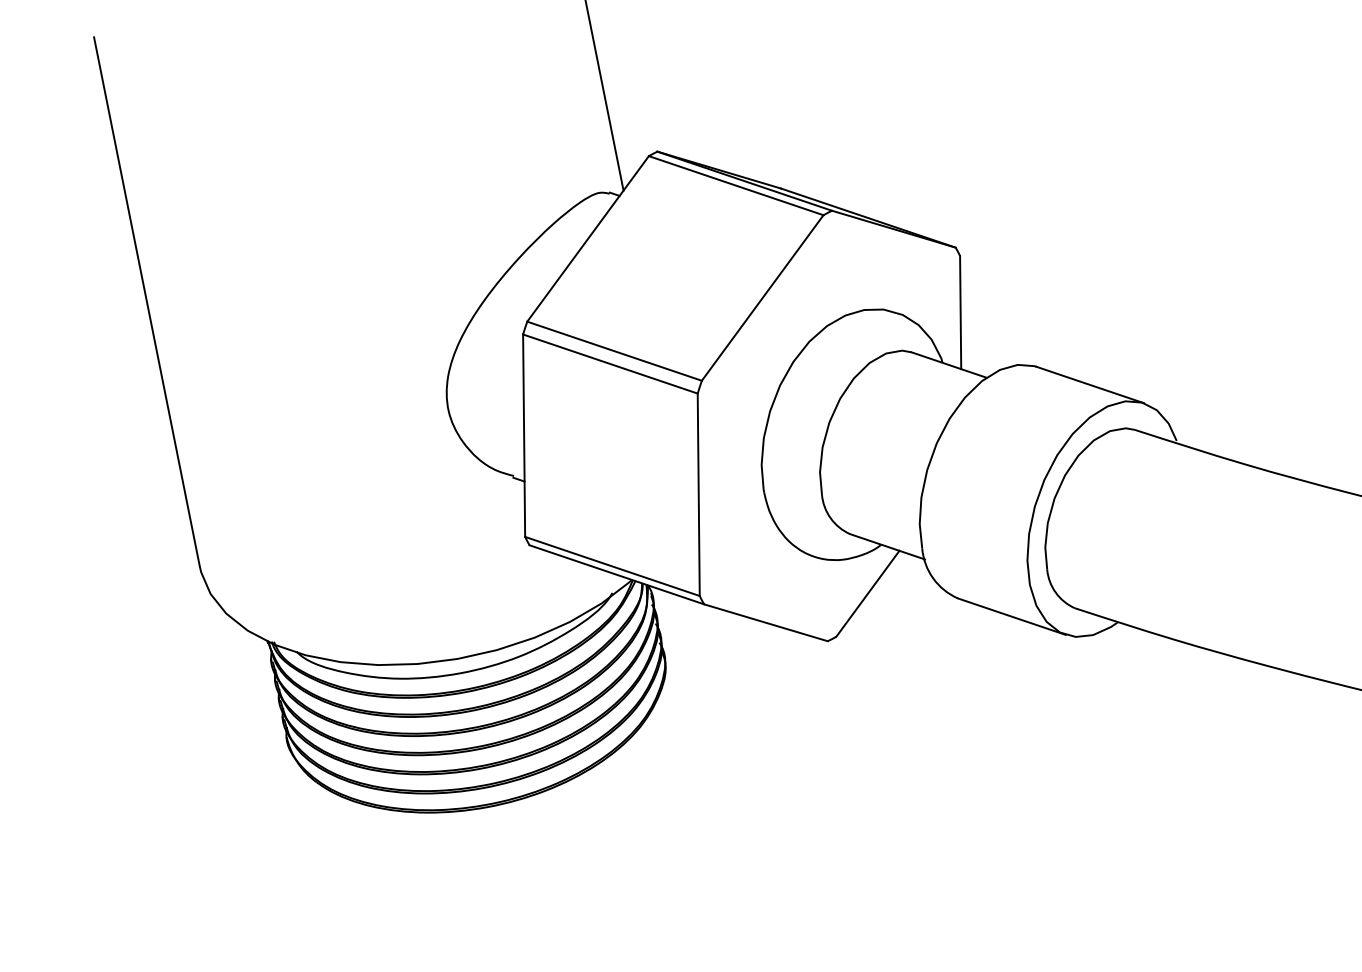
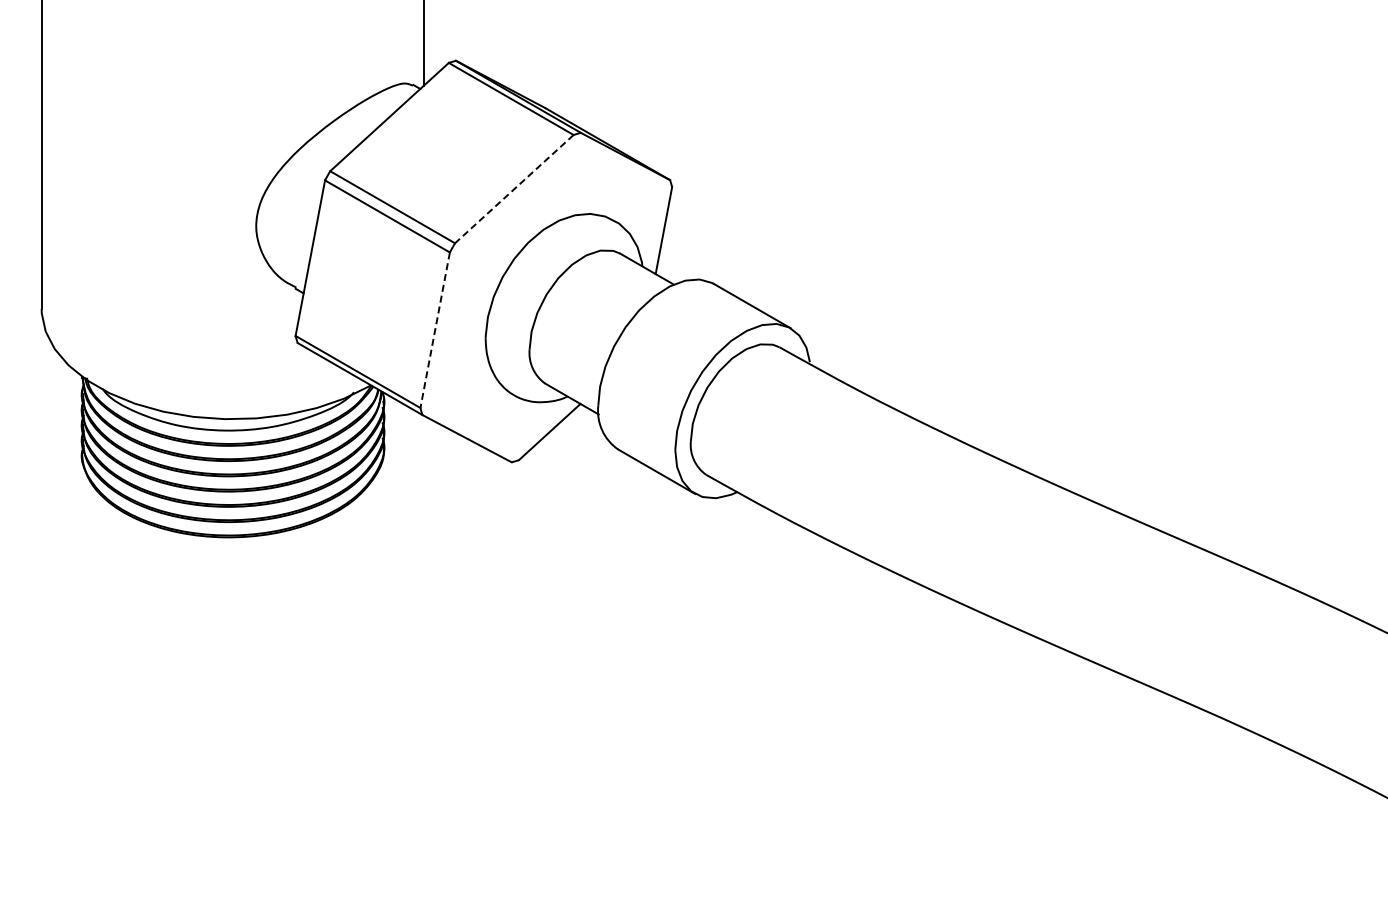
line: (761, 298) -> (513, 189), solid -> dashed
line: (699, 495) -> (435, 330), solid -> dashed

